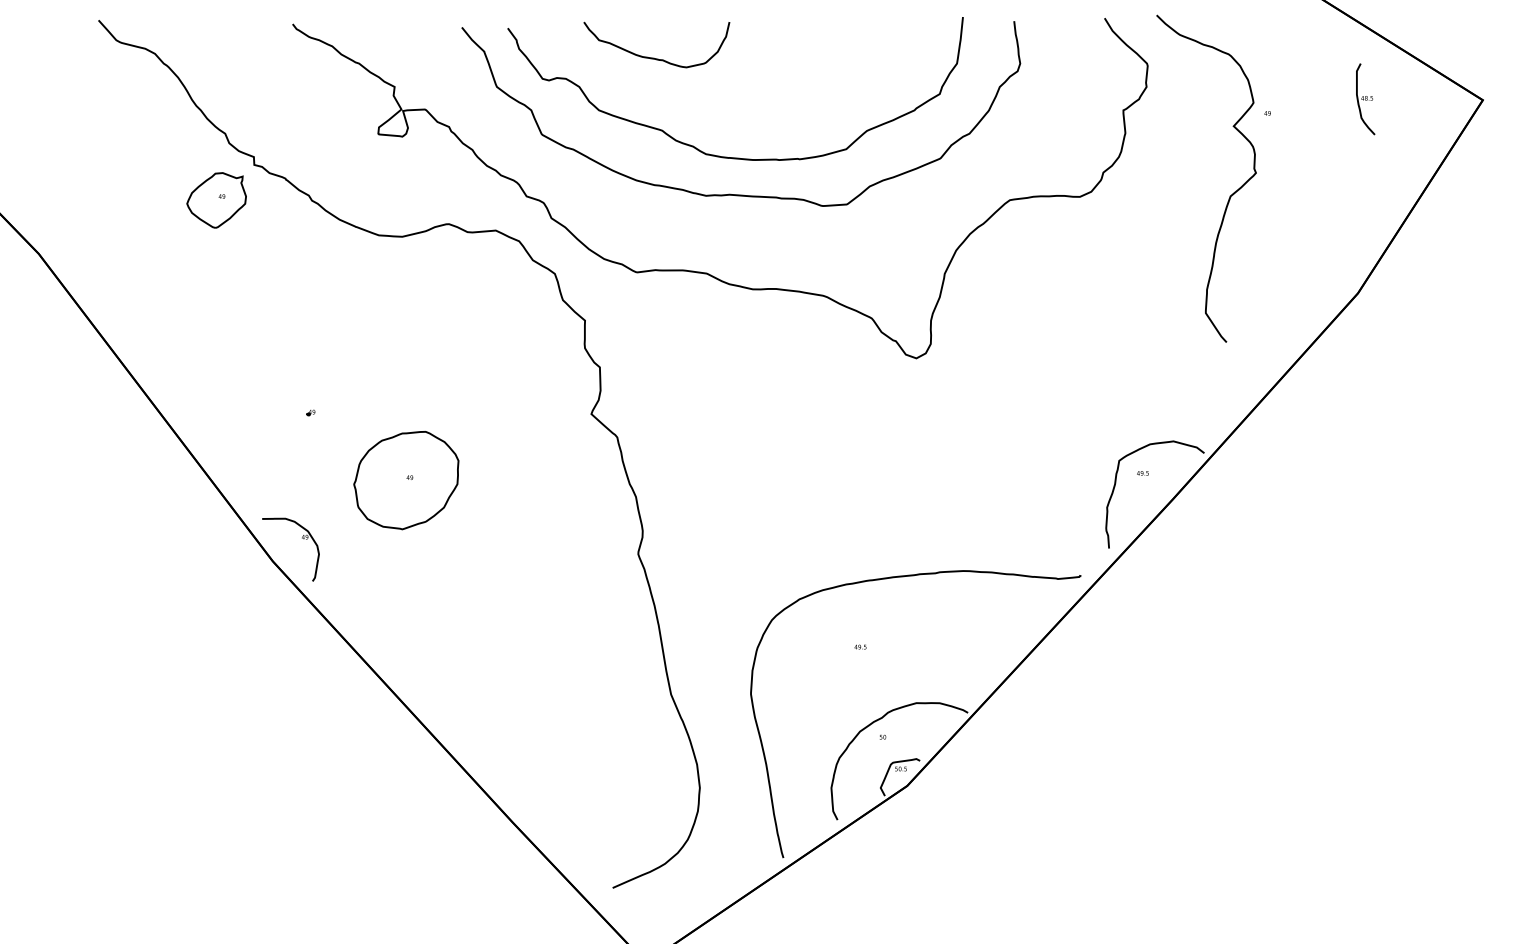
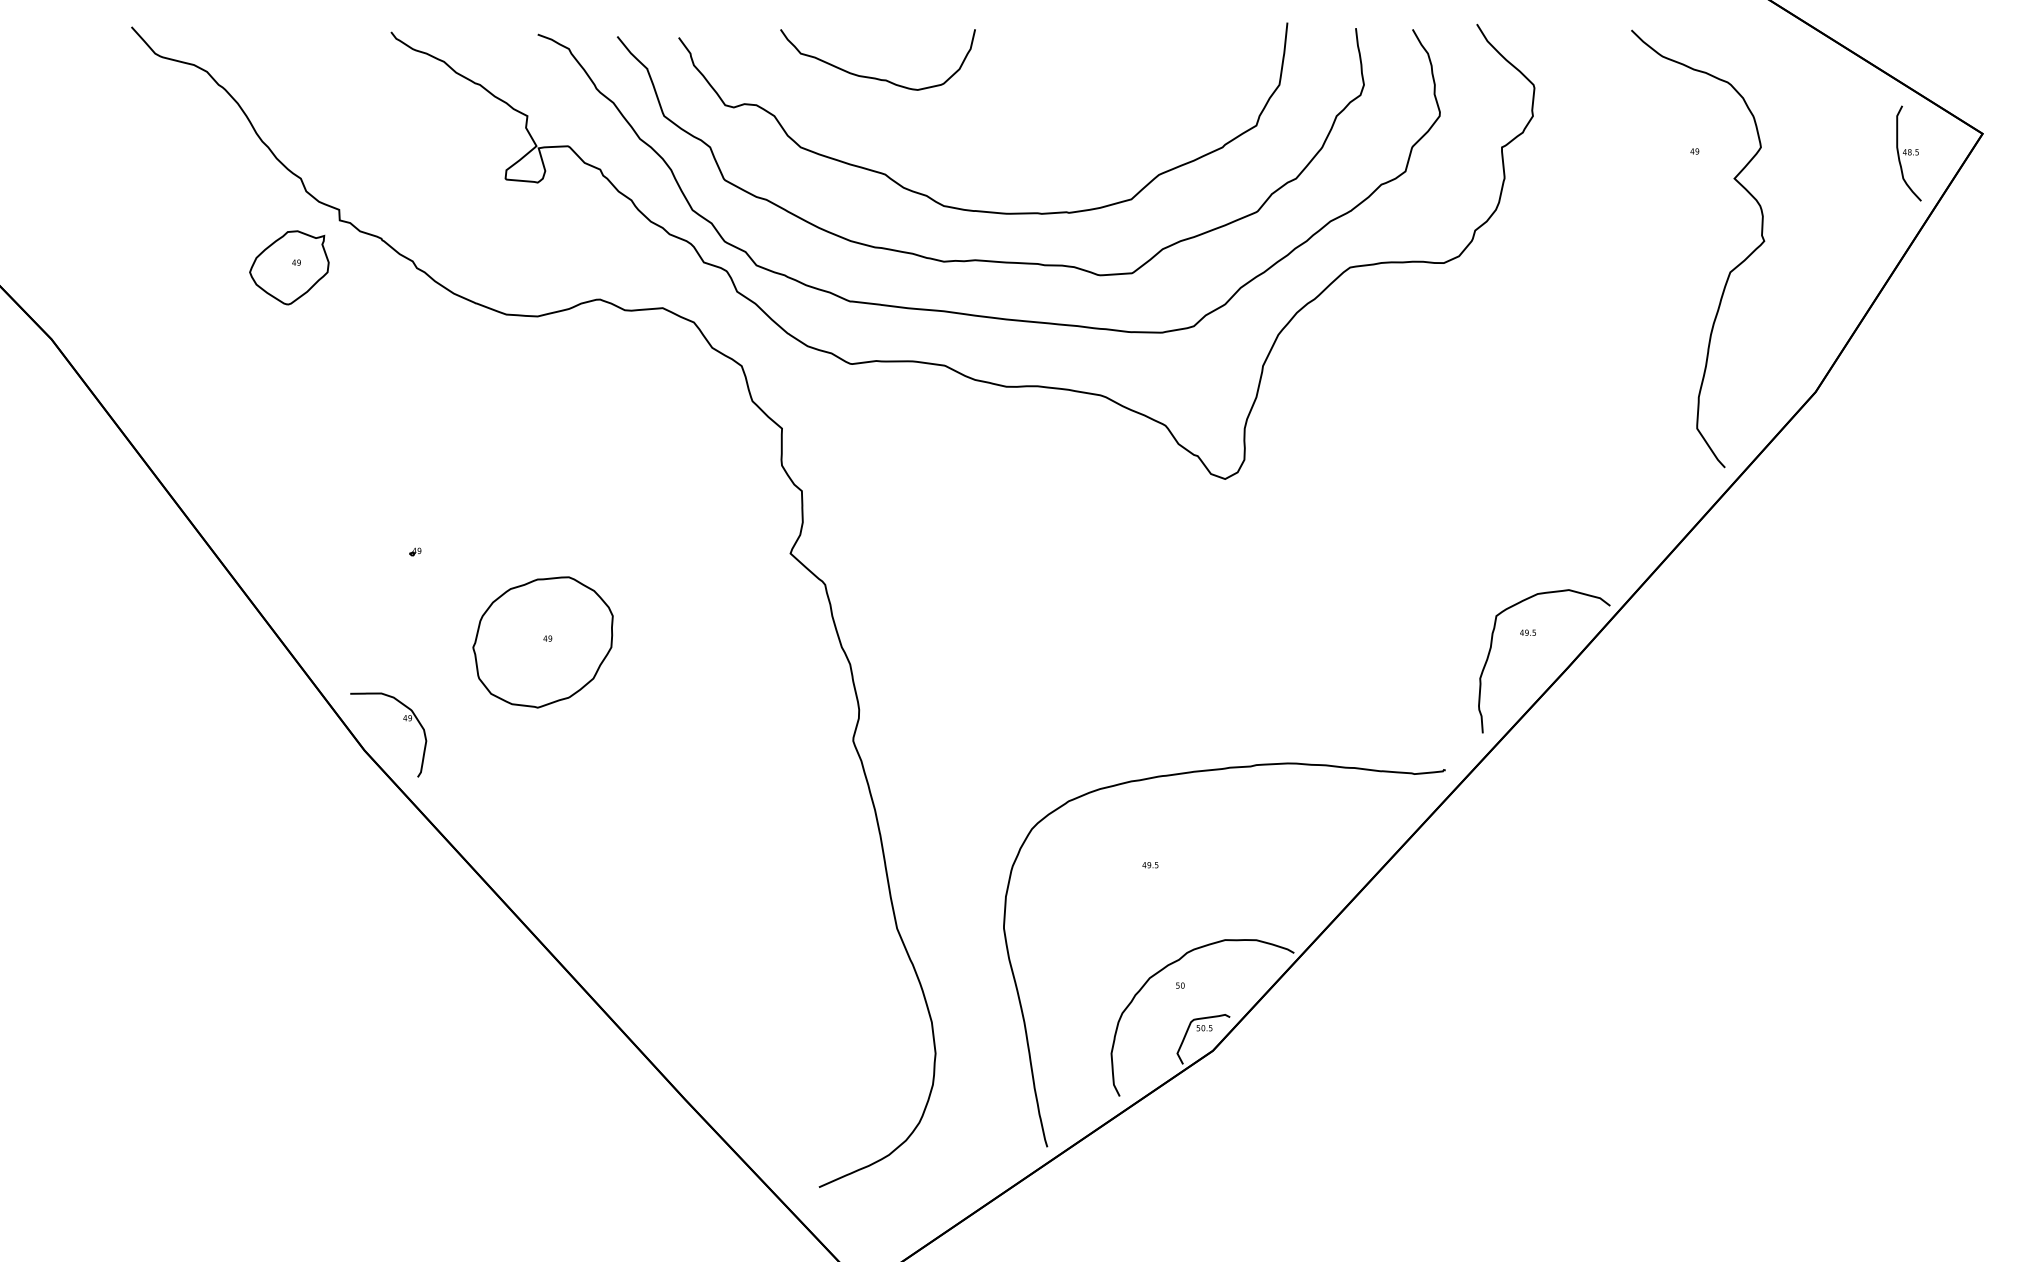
part: (1365, 99) -> (1908, 153), moved
curve: (1230, 195) -> (1729, 271), moved
curve: (725, 234) -> (969, 313), added

